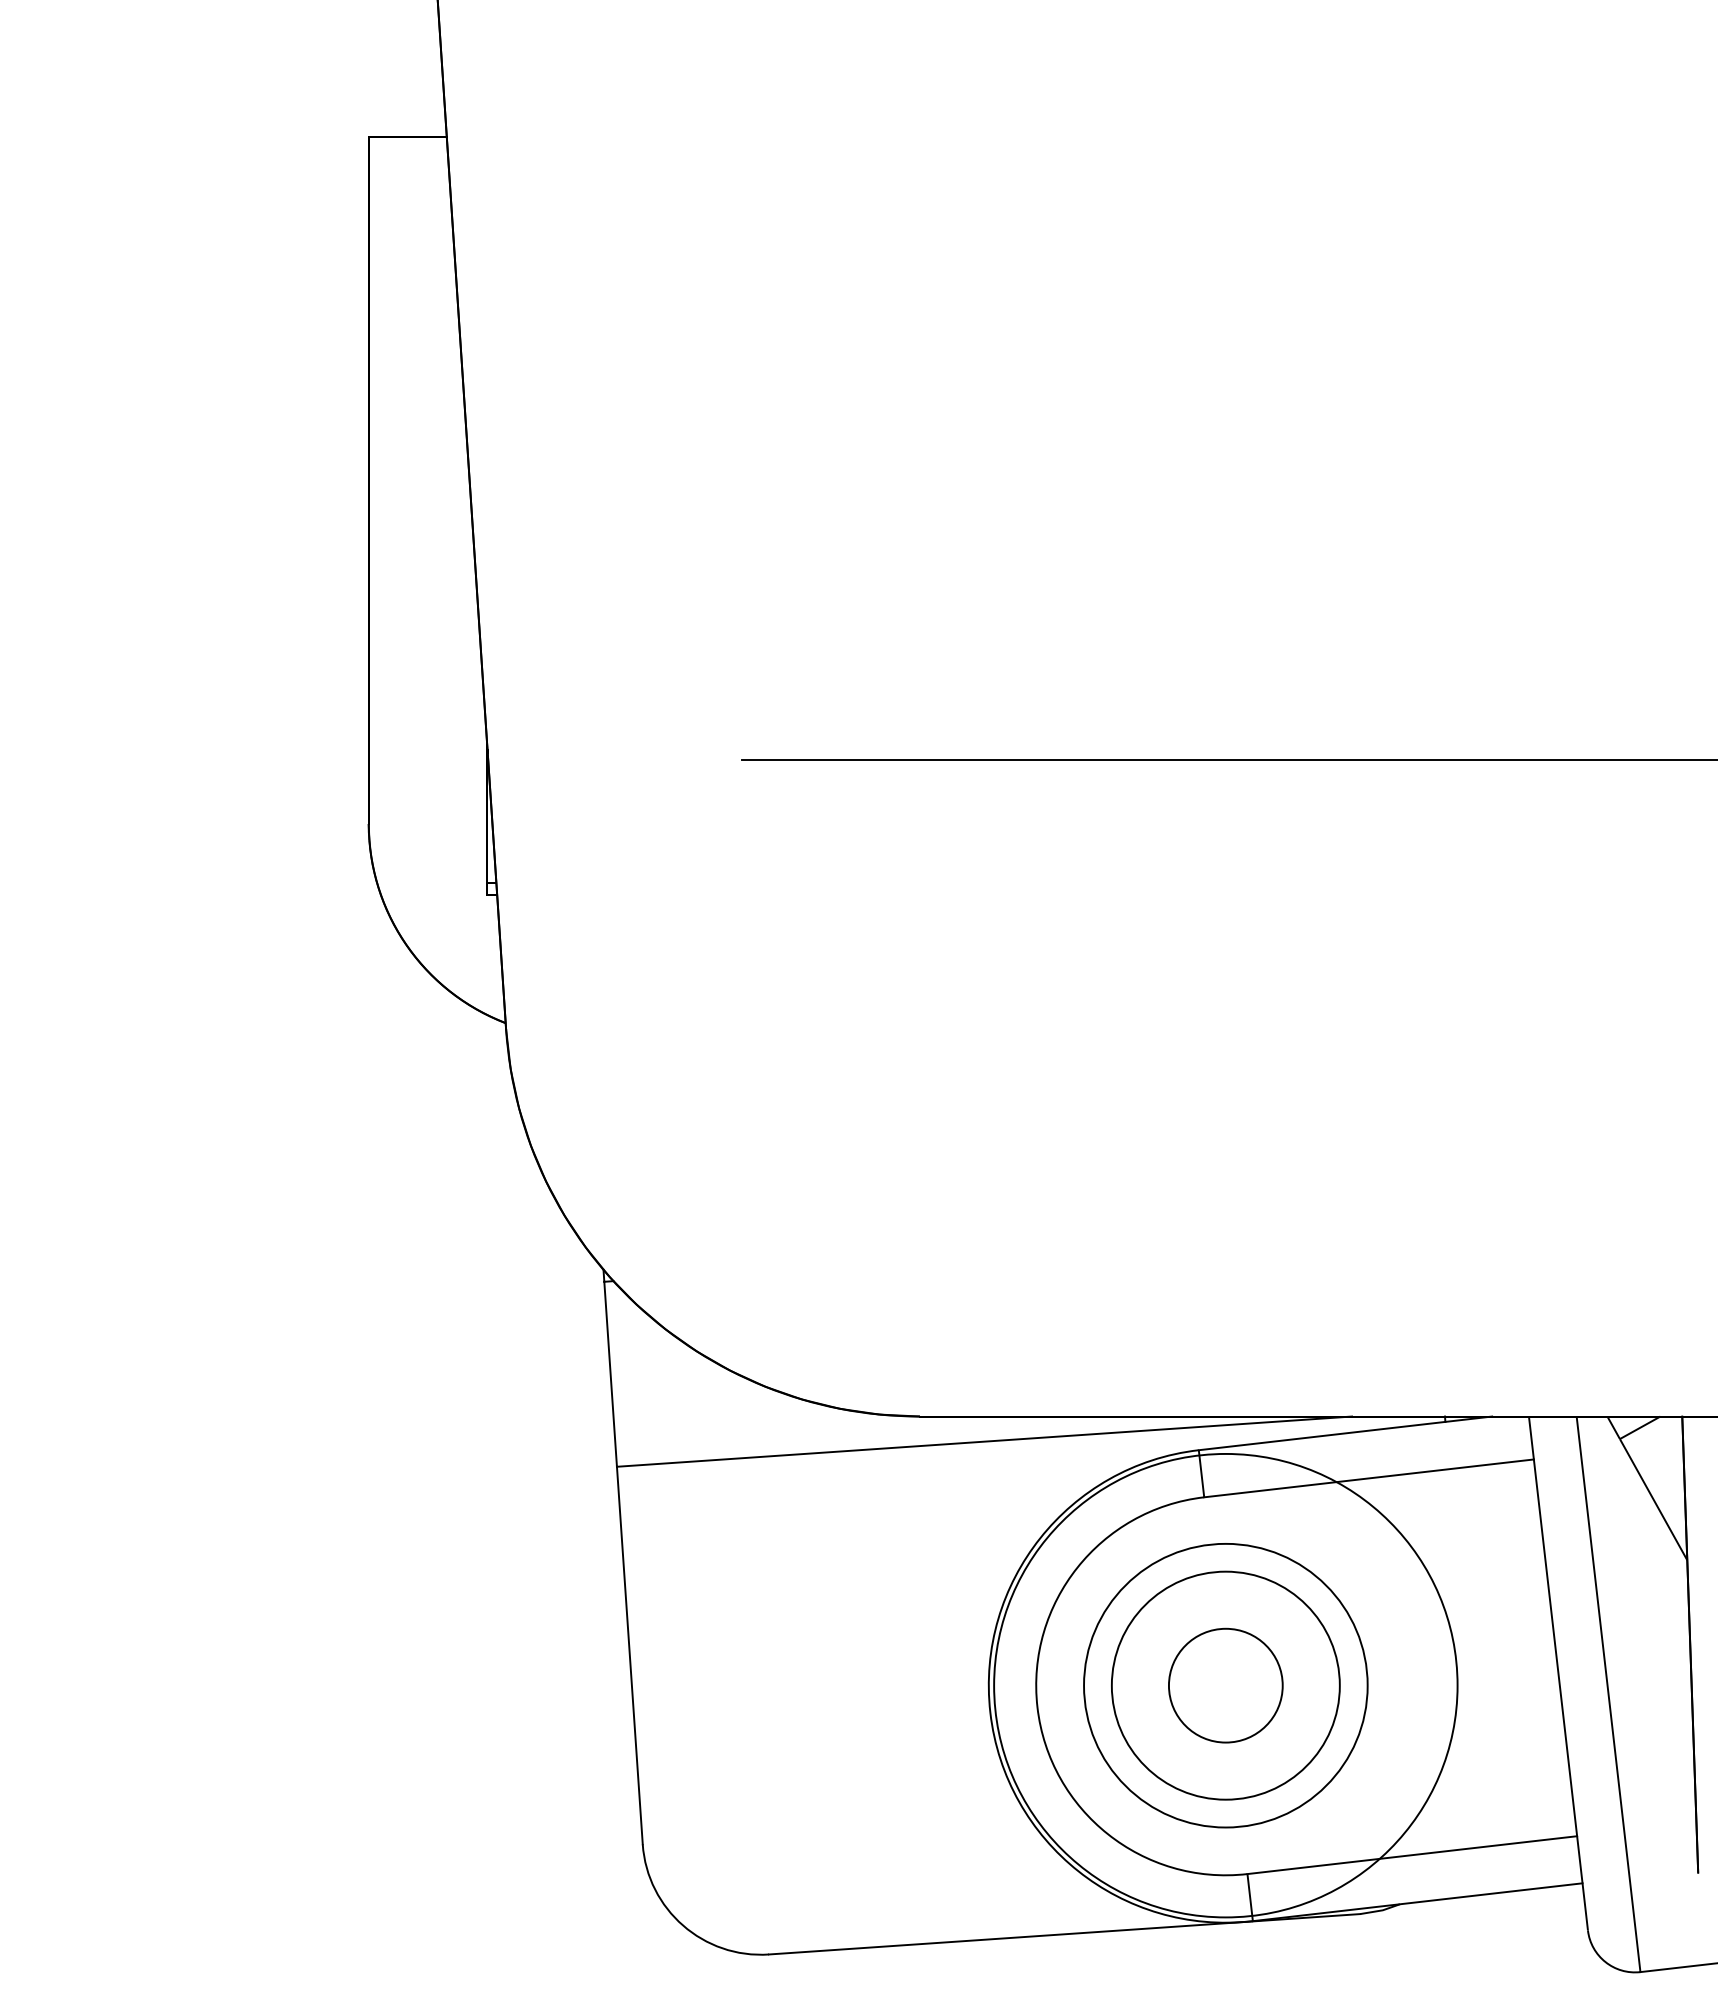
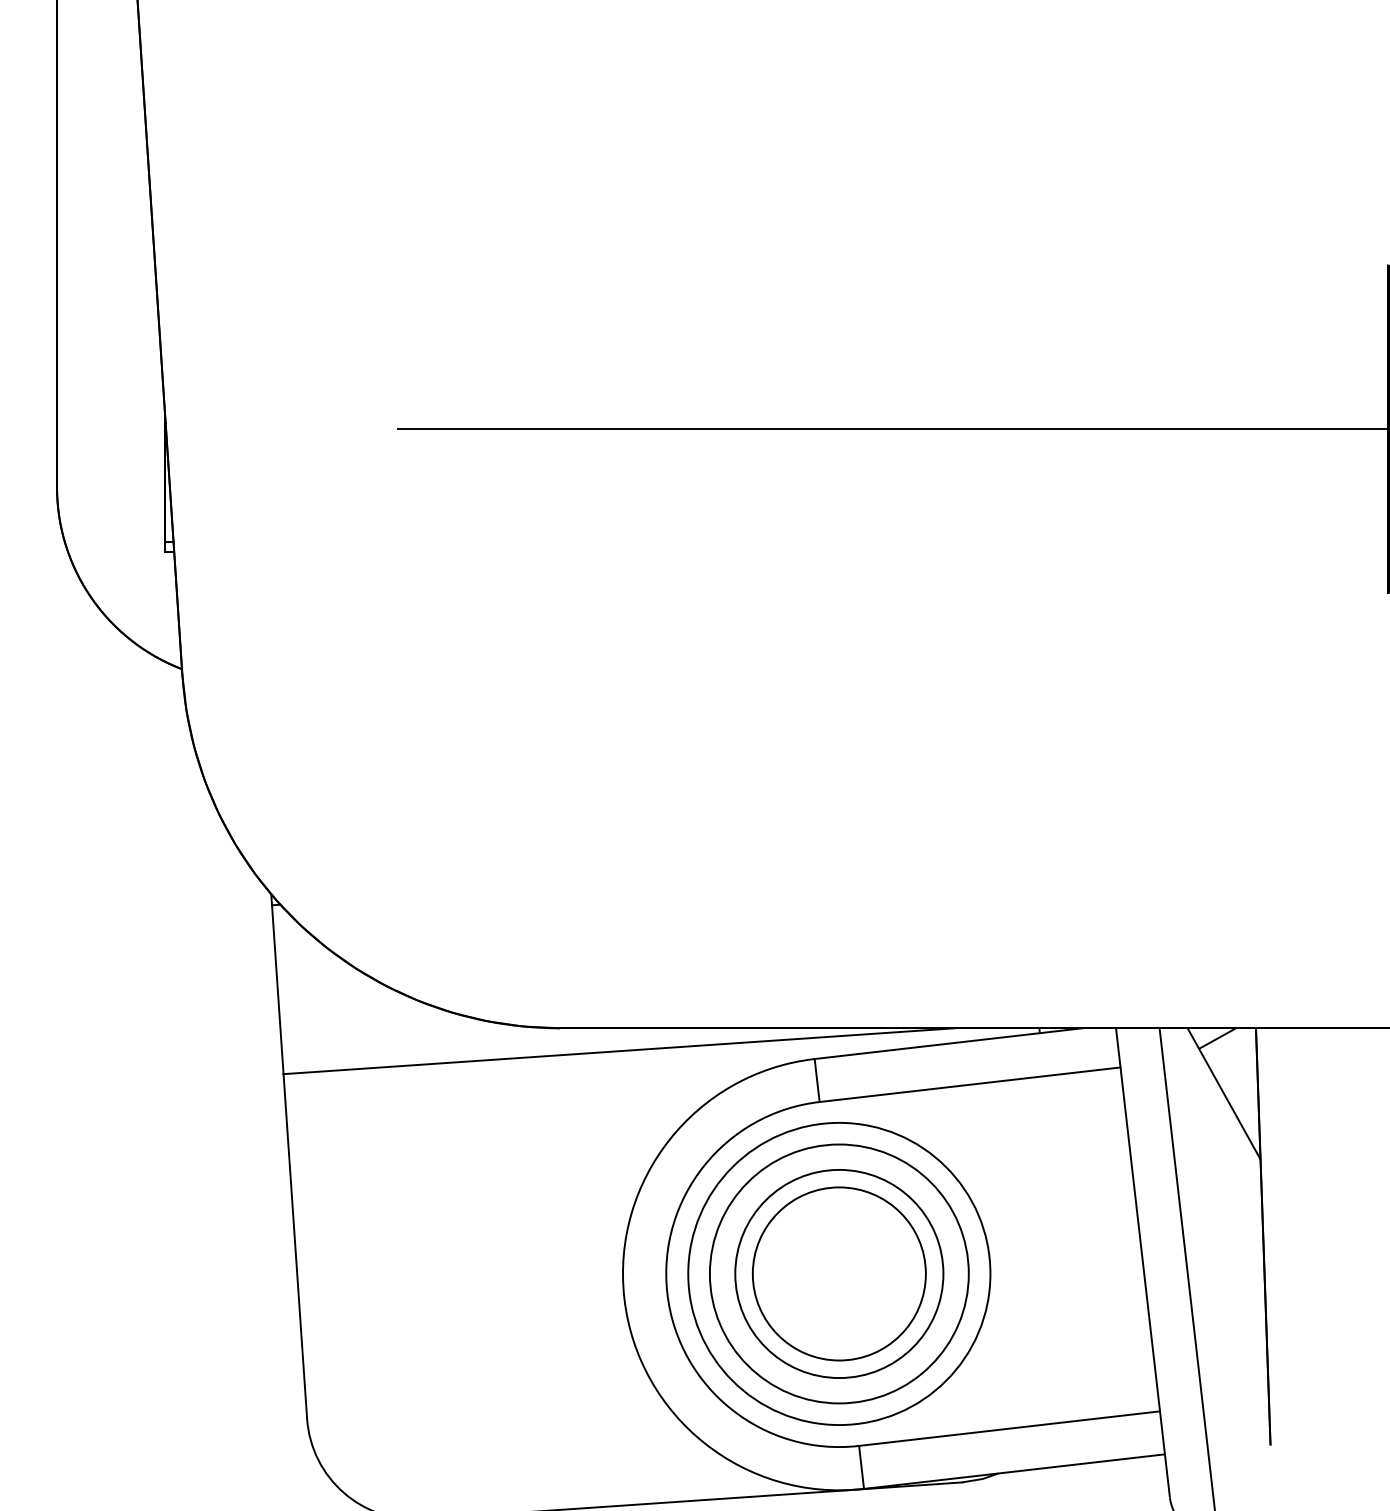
circle: (1225, 1685) -> (839, 1273), size x0.71
circle: (1225, 1685) -> (839, 1273), size x1.67

